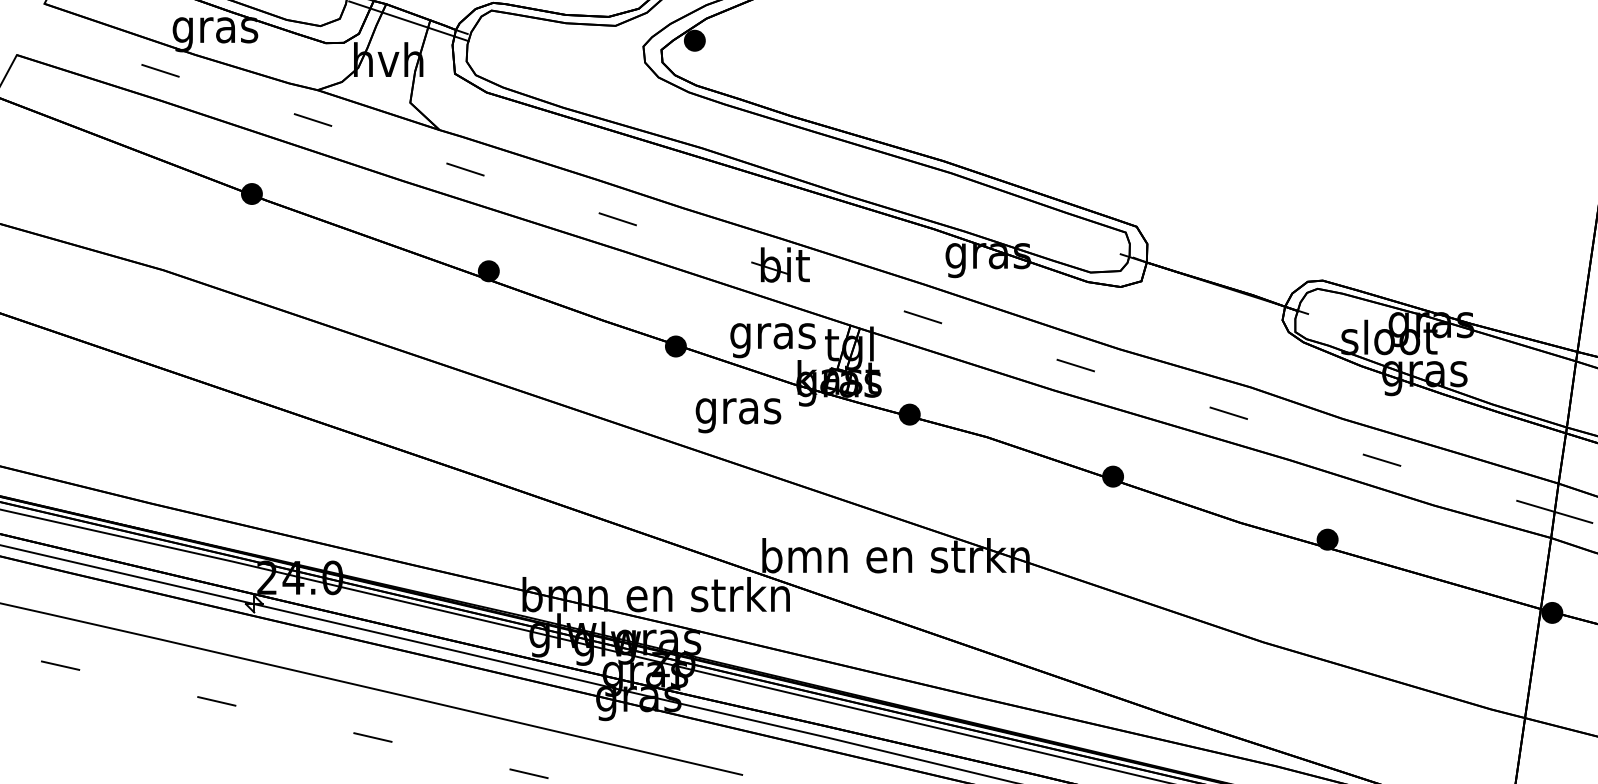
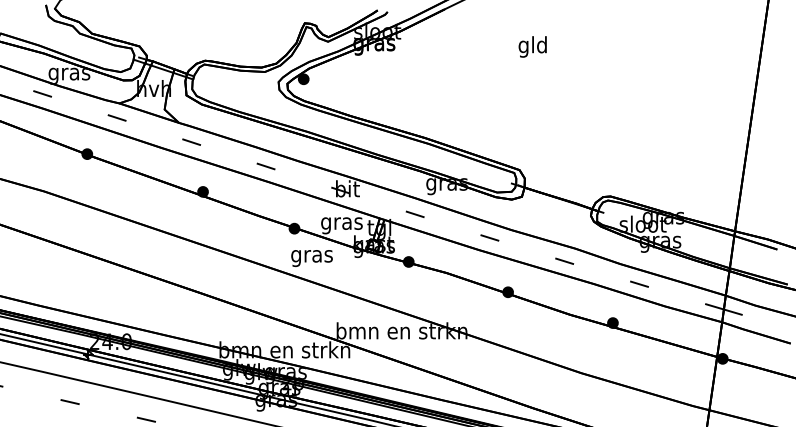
text: (737, 415) -> (311, 258), moved

